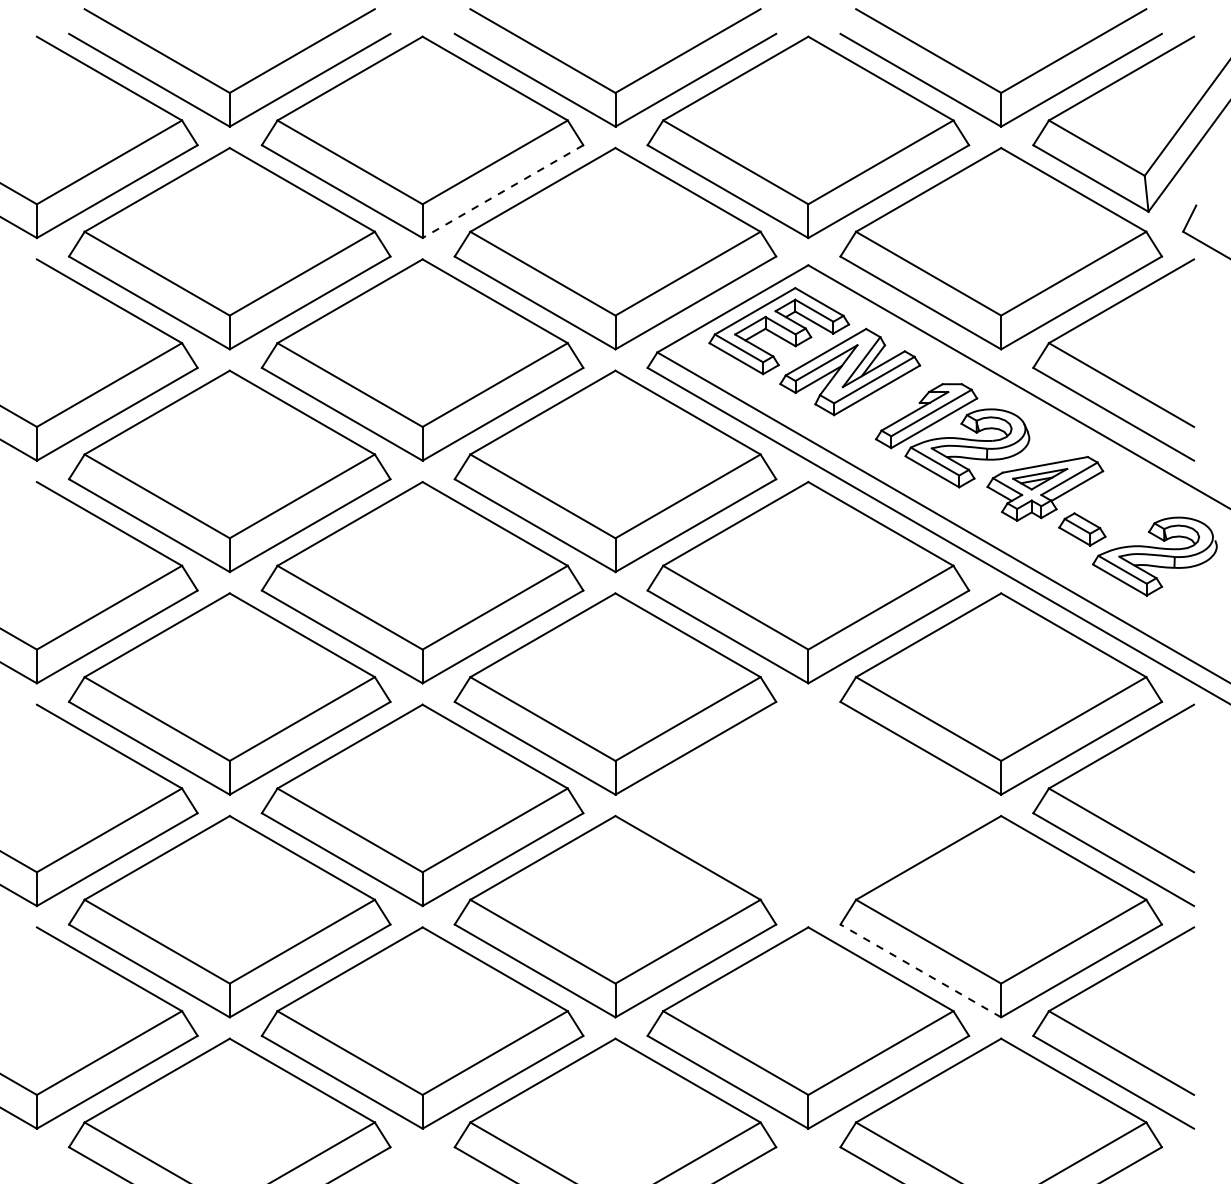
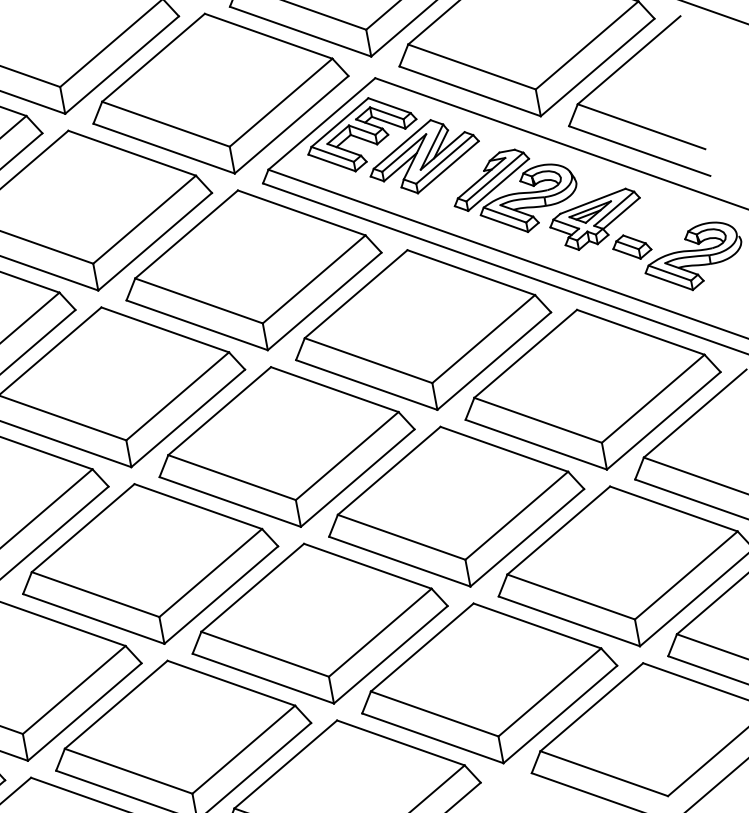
line: (503, 191) -> (122, 64), dashed -> solid
part: (808, 805) -> (455, 506), added
line: (920, 970) -> (569, 621), dashed -> solid

